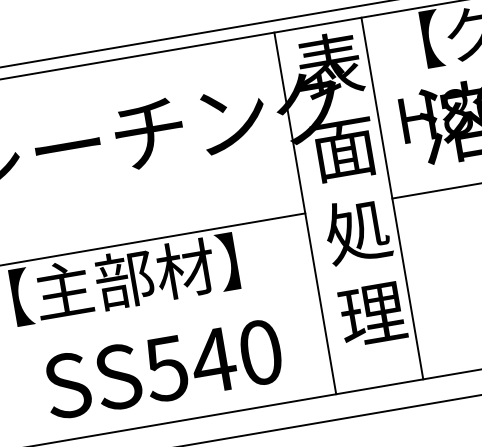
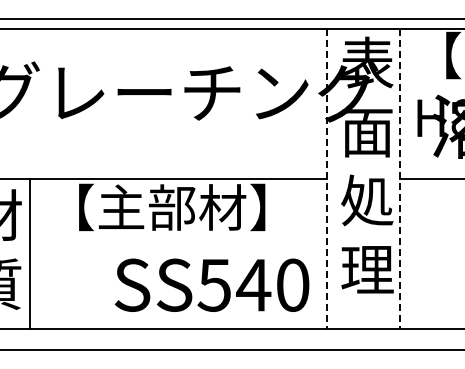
line: (392, 199) -> (399, 179), solid -> dashed
line: (305, 213) -> (327, 179), solid -> dashed
text: (163, 368) -> (212, 284), moved

